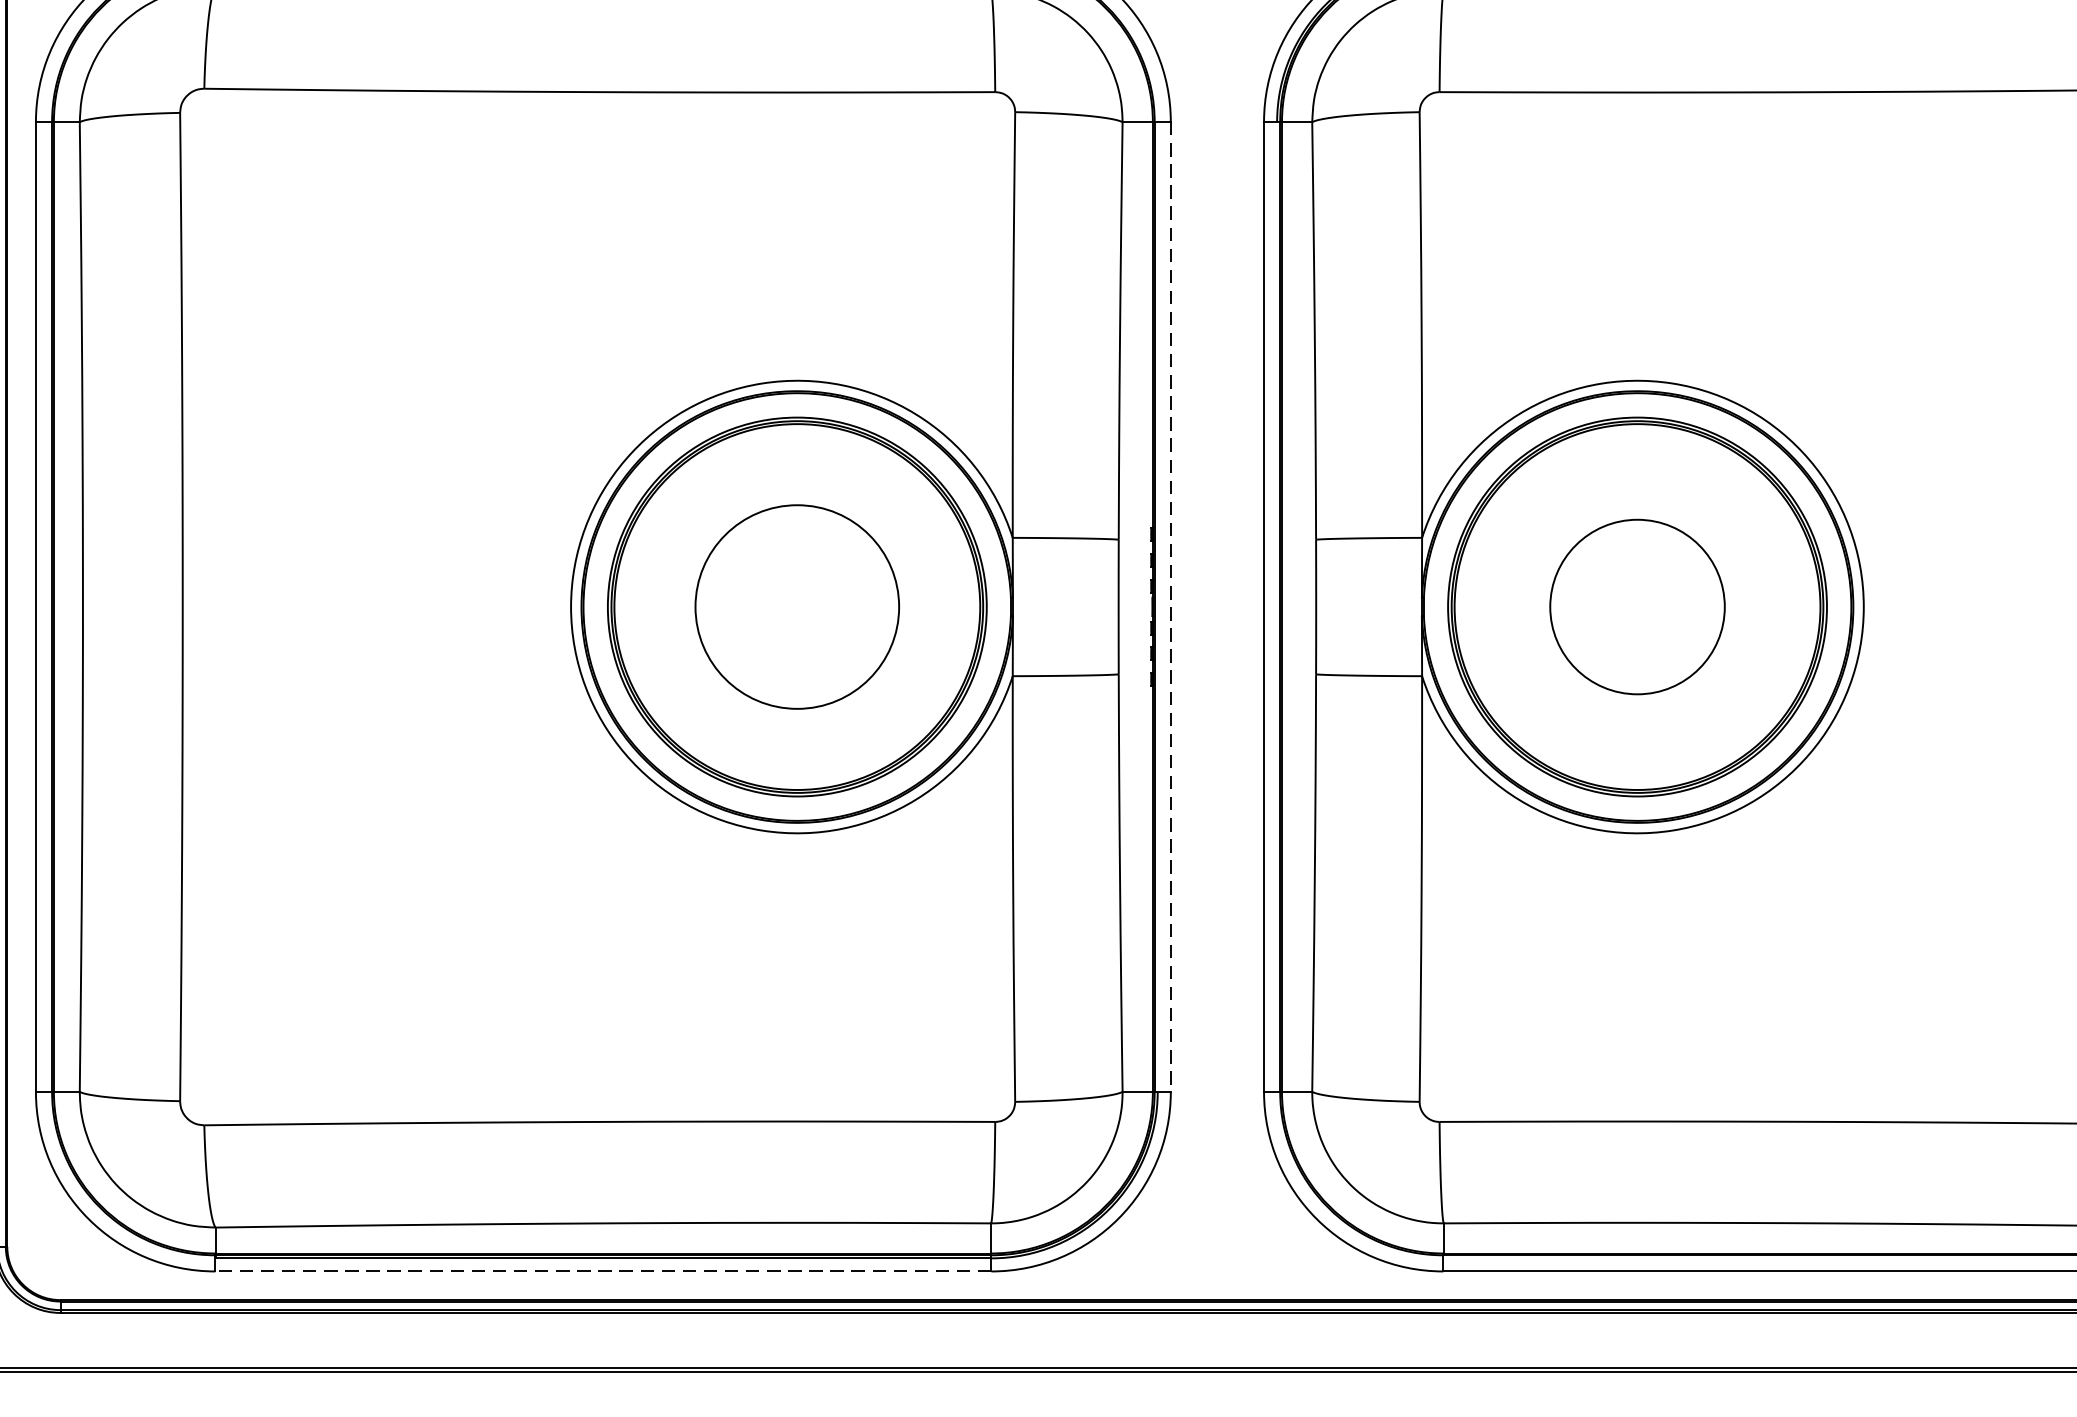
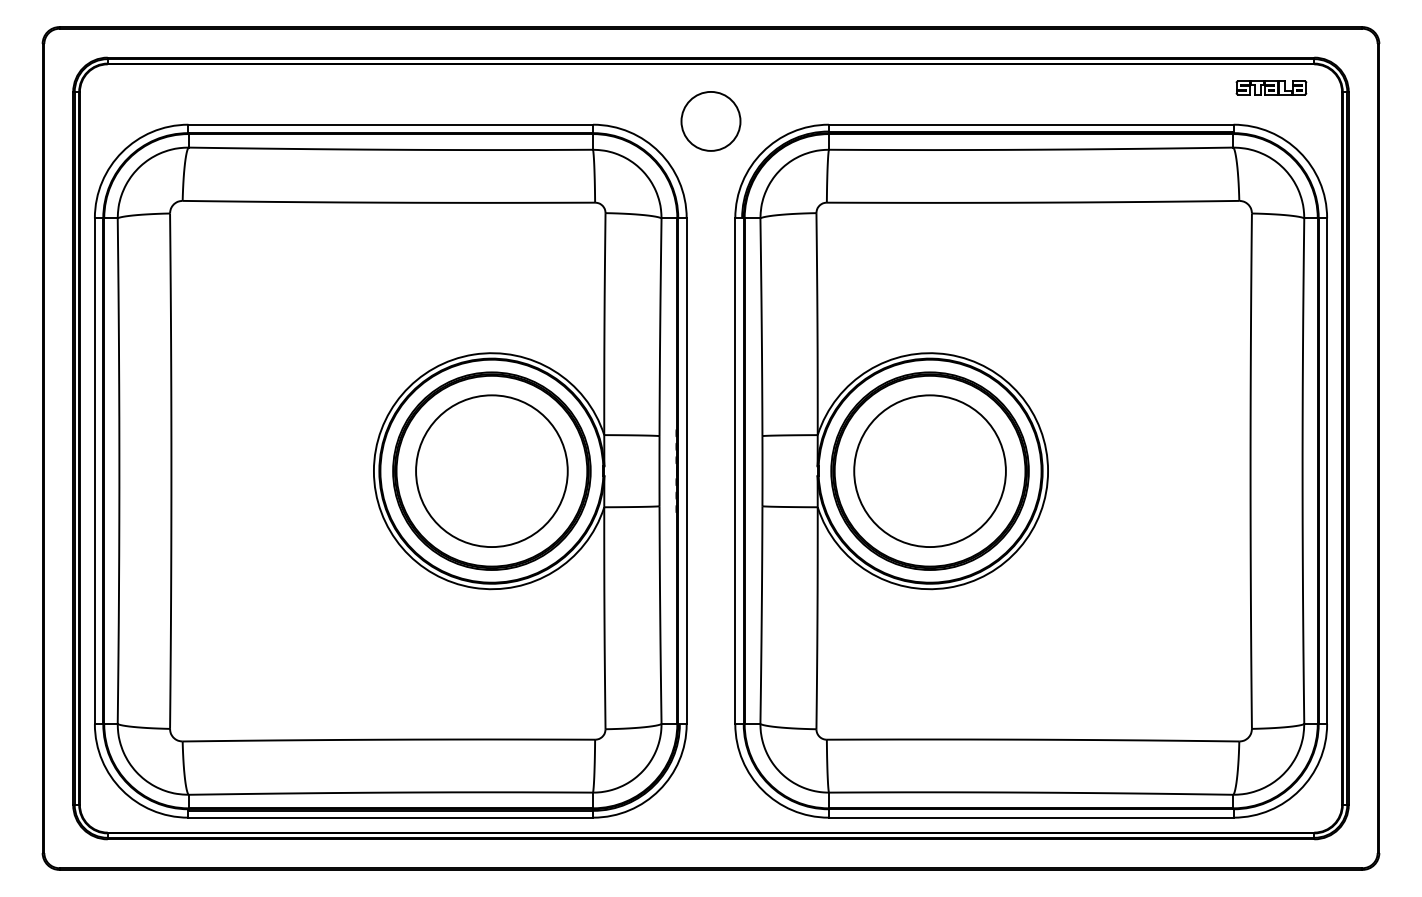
circle: (796, 607) -> (491, 471), size x1.43
line: (1170, 607) -> (686, 471), dashed -> solid
circle: (1636, 607) -> (929, 471), size x1.67
line: (602, 1271) -> (390, 817), dashed -> solid

